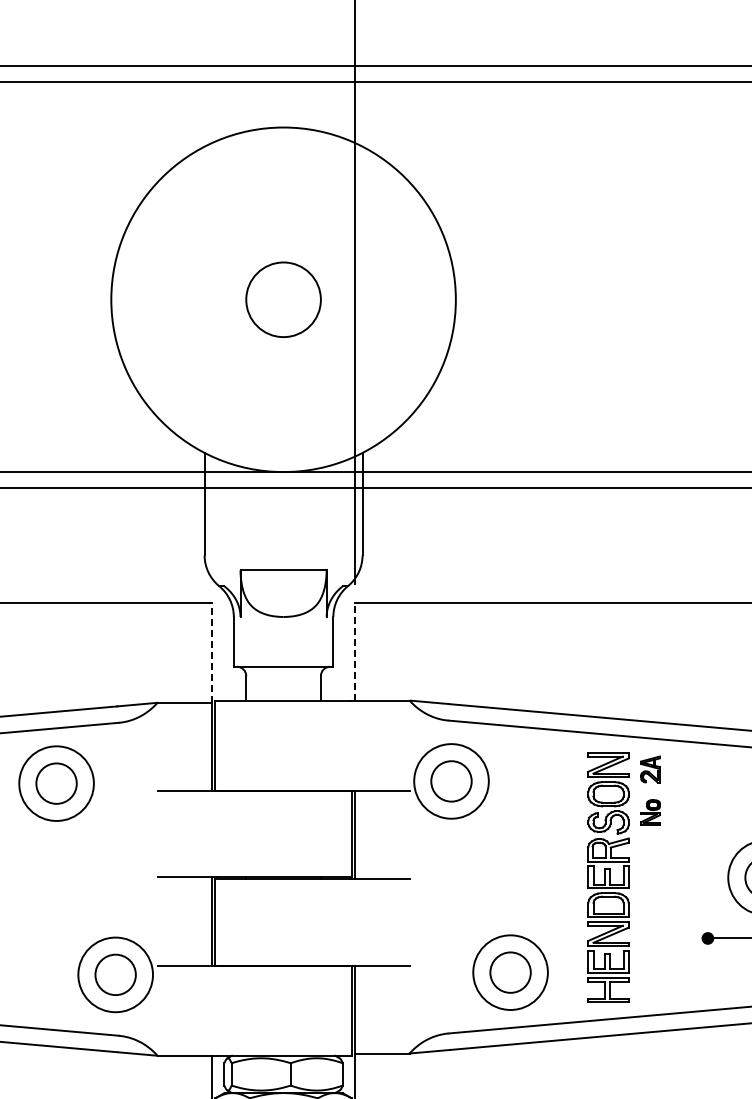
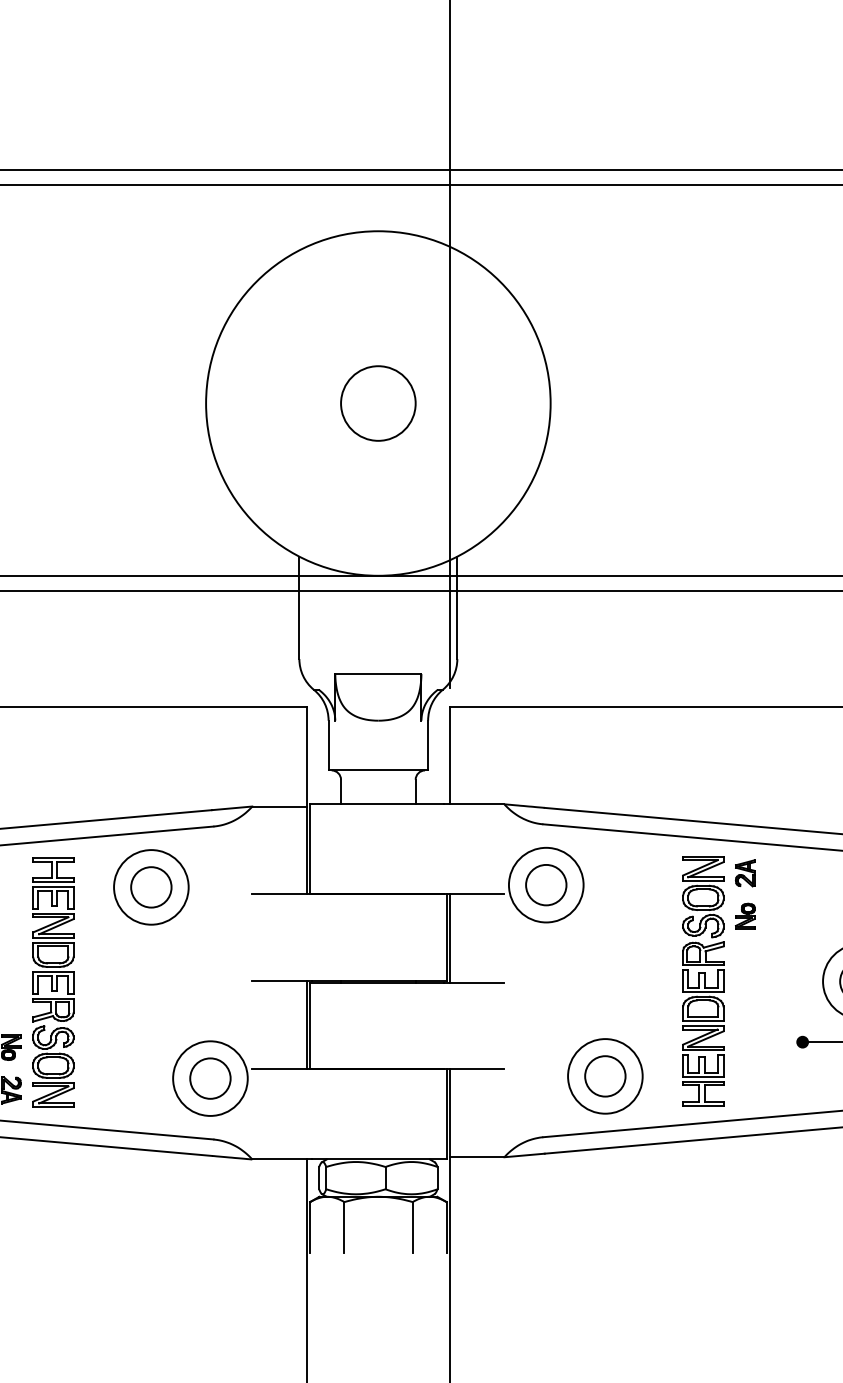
line: (354, 651) -> (449, 755), dashed -> solid
line: (212, 652) -> (307, 756), dashed -> solid

